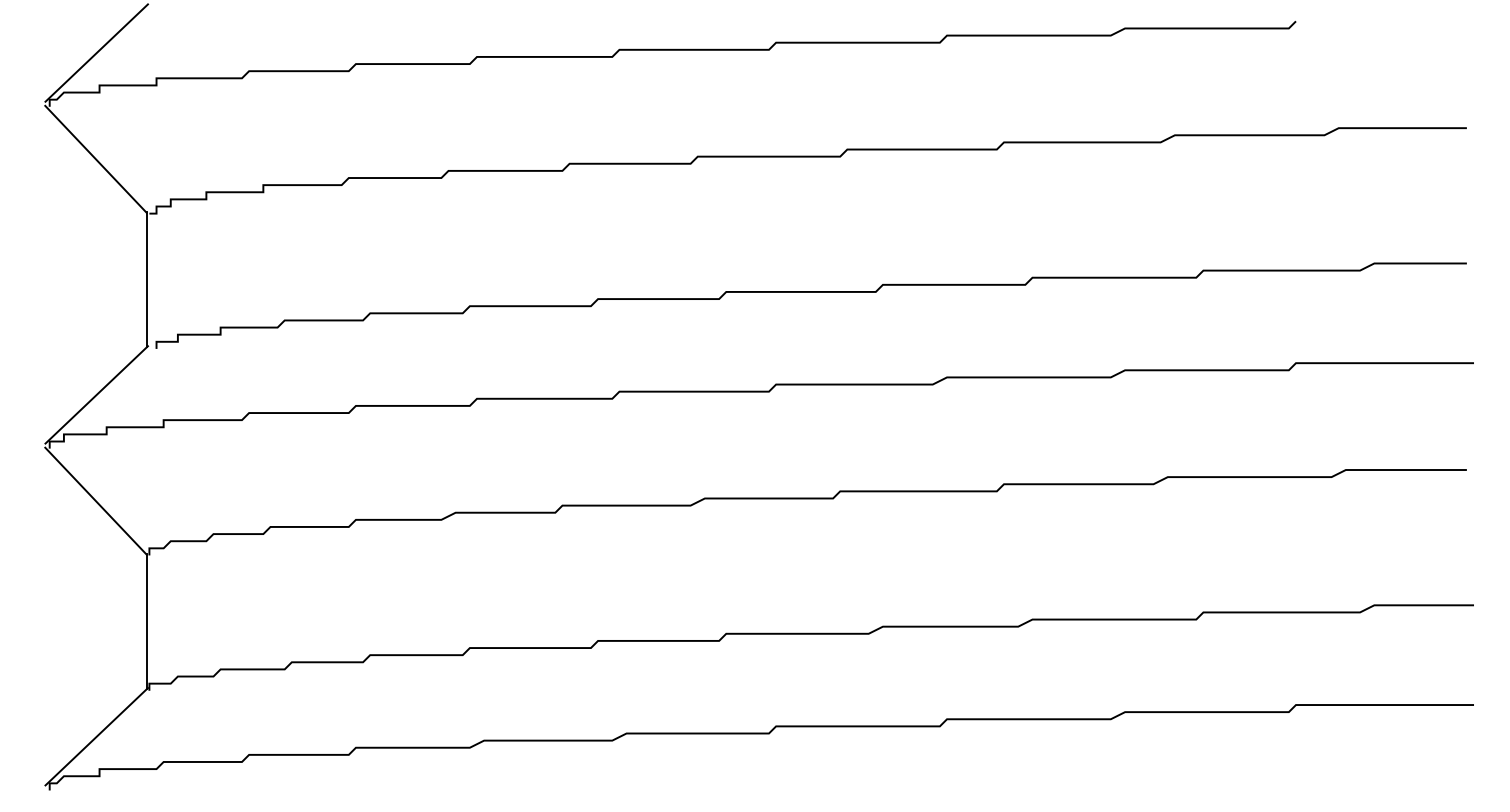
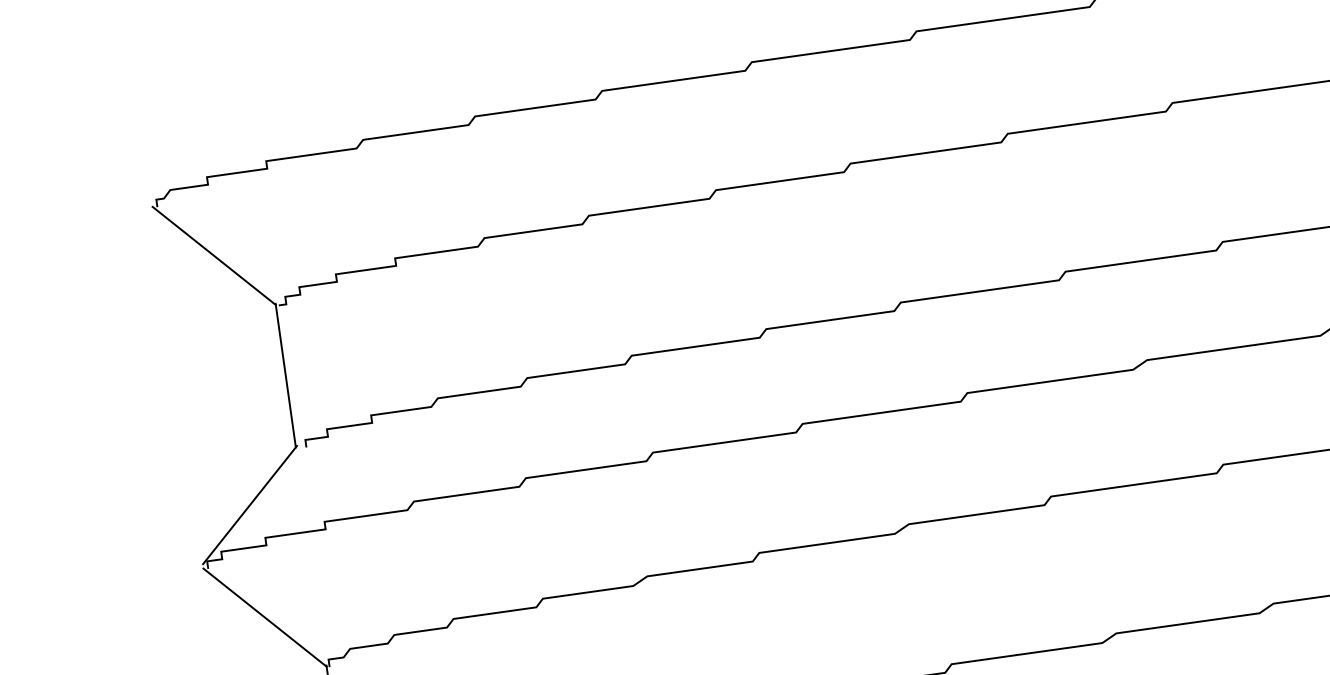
line: (96, 52) -> (198, 142), removed

